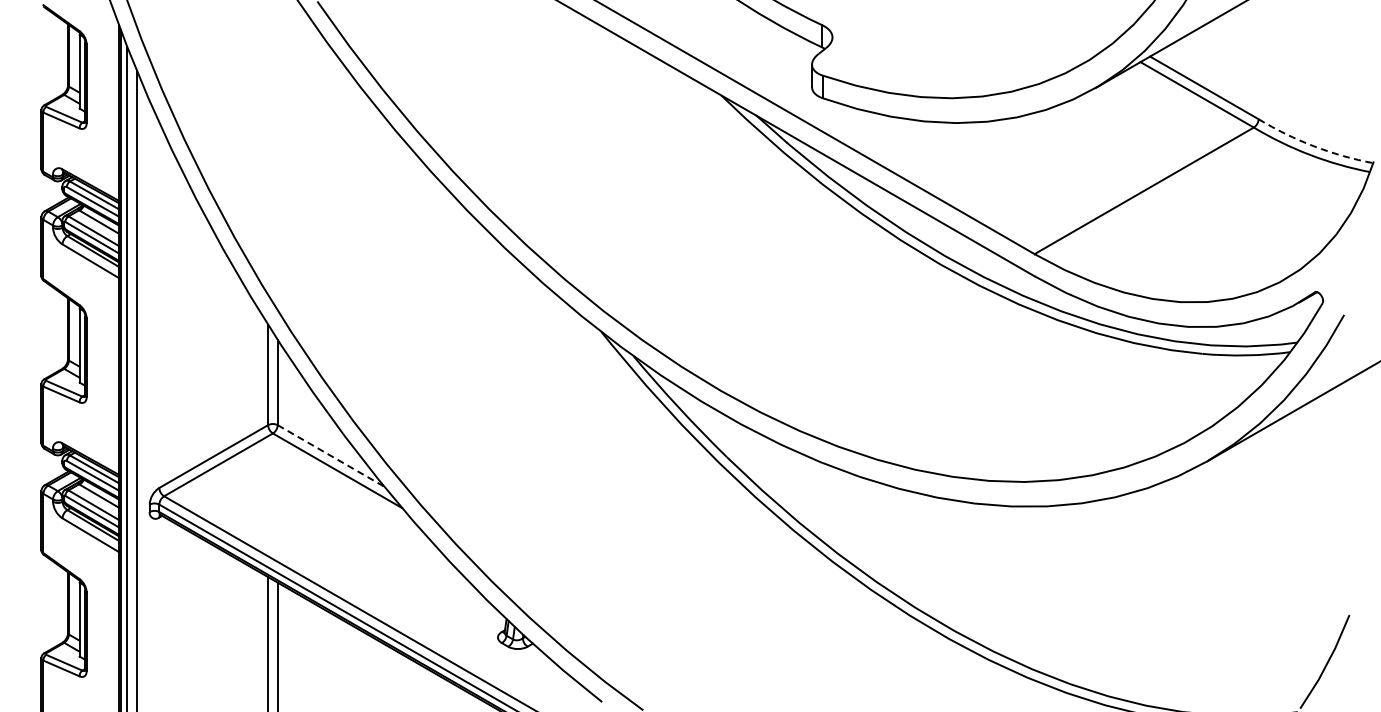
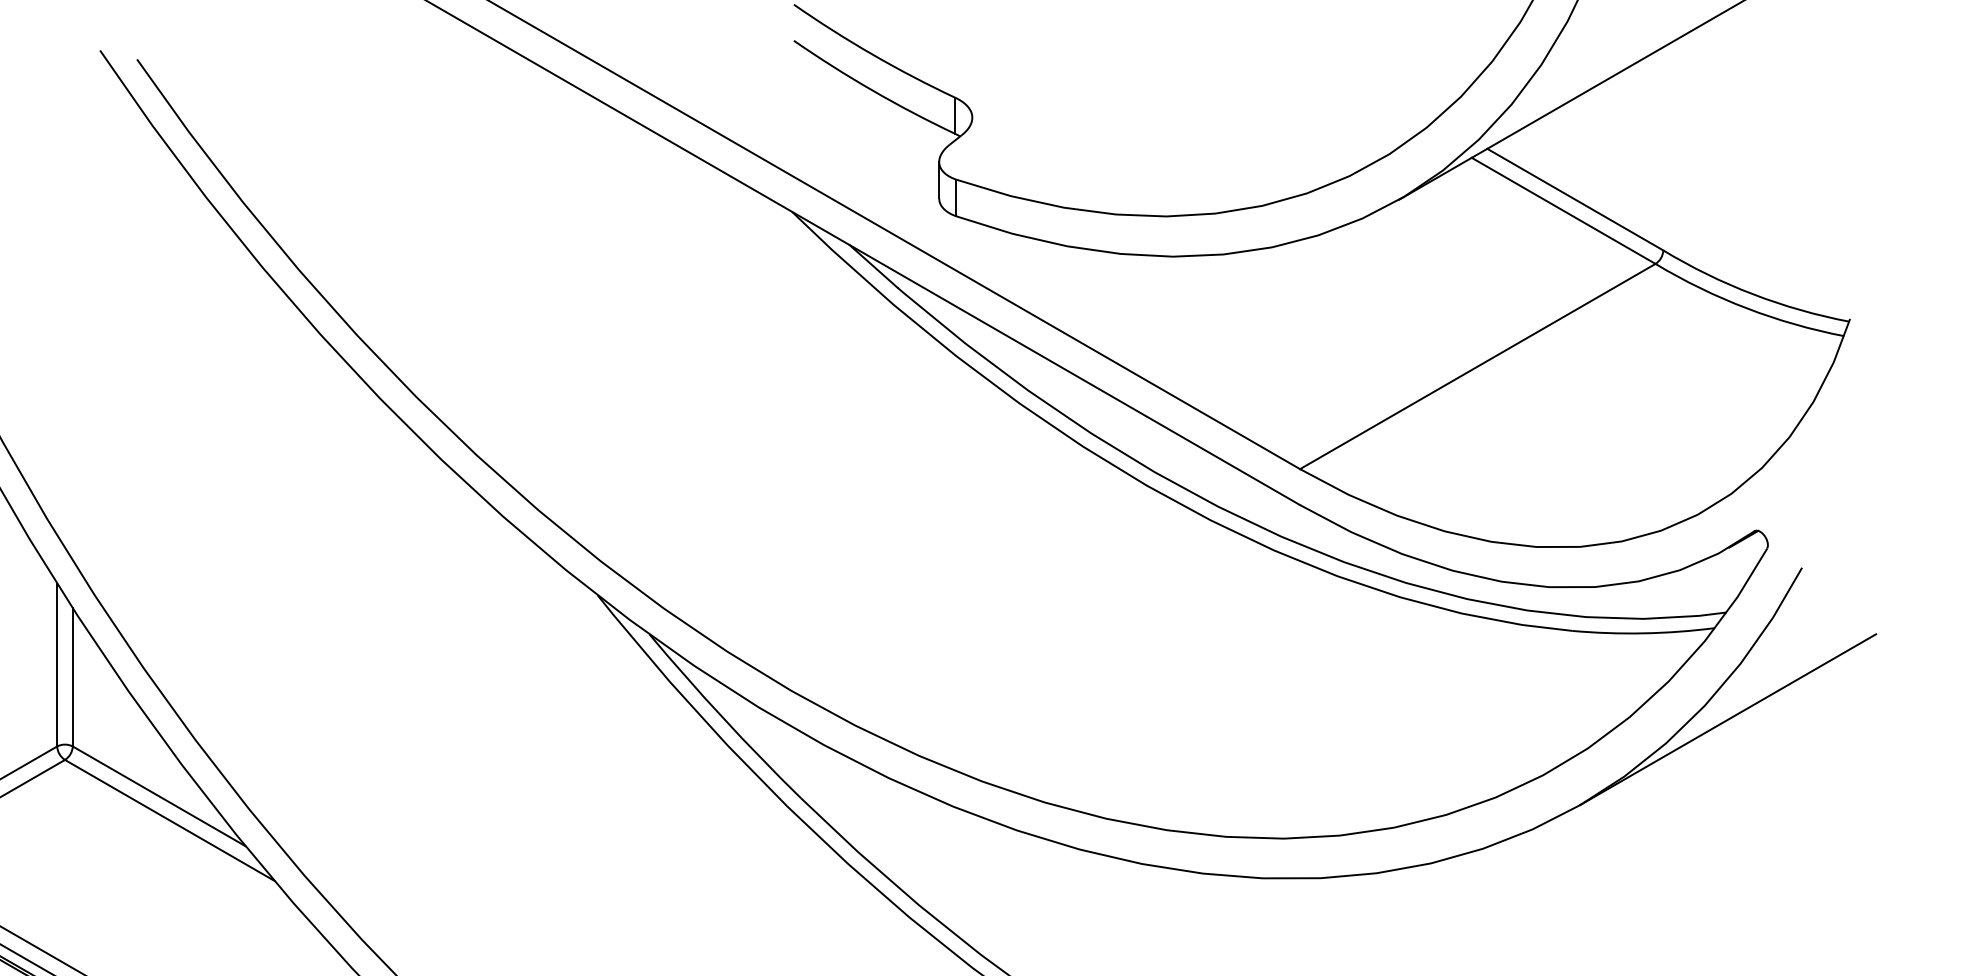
arc: (1314, 146) -> (1753, 294), dashed -> solid
line: (331, 455) -> (159, 795), dashed -> solid

